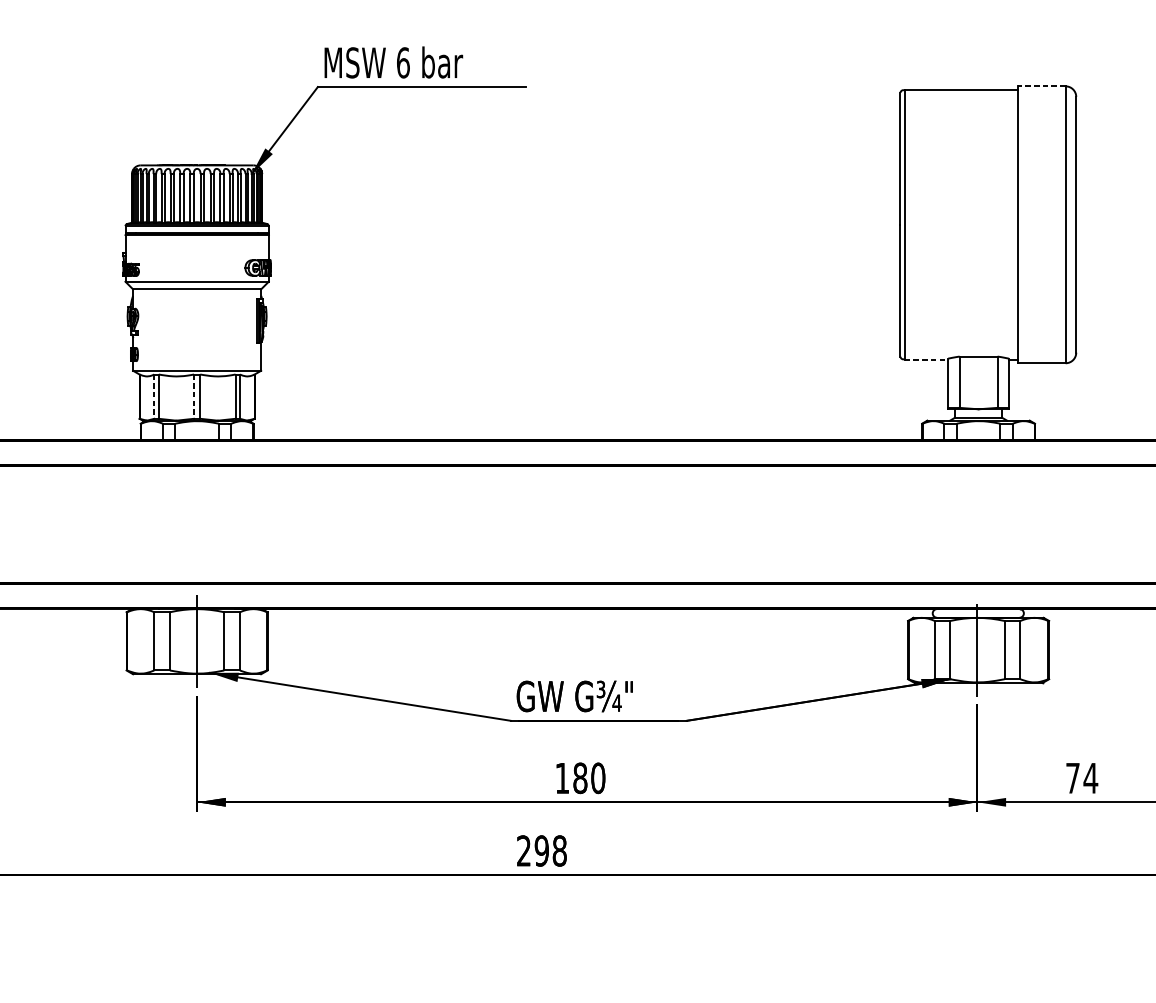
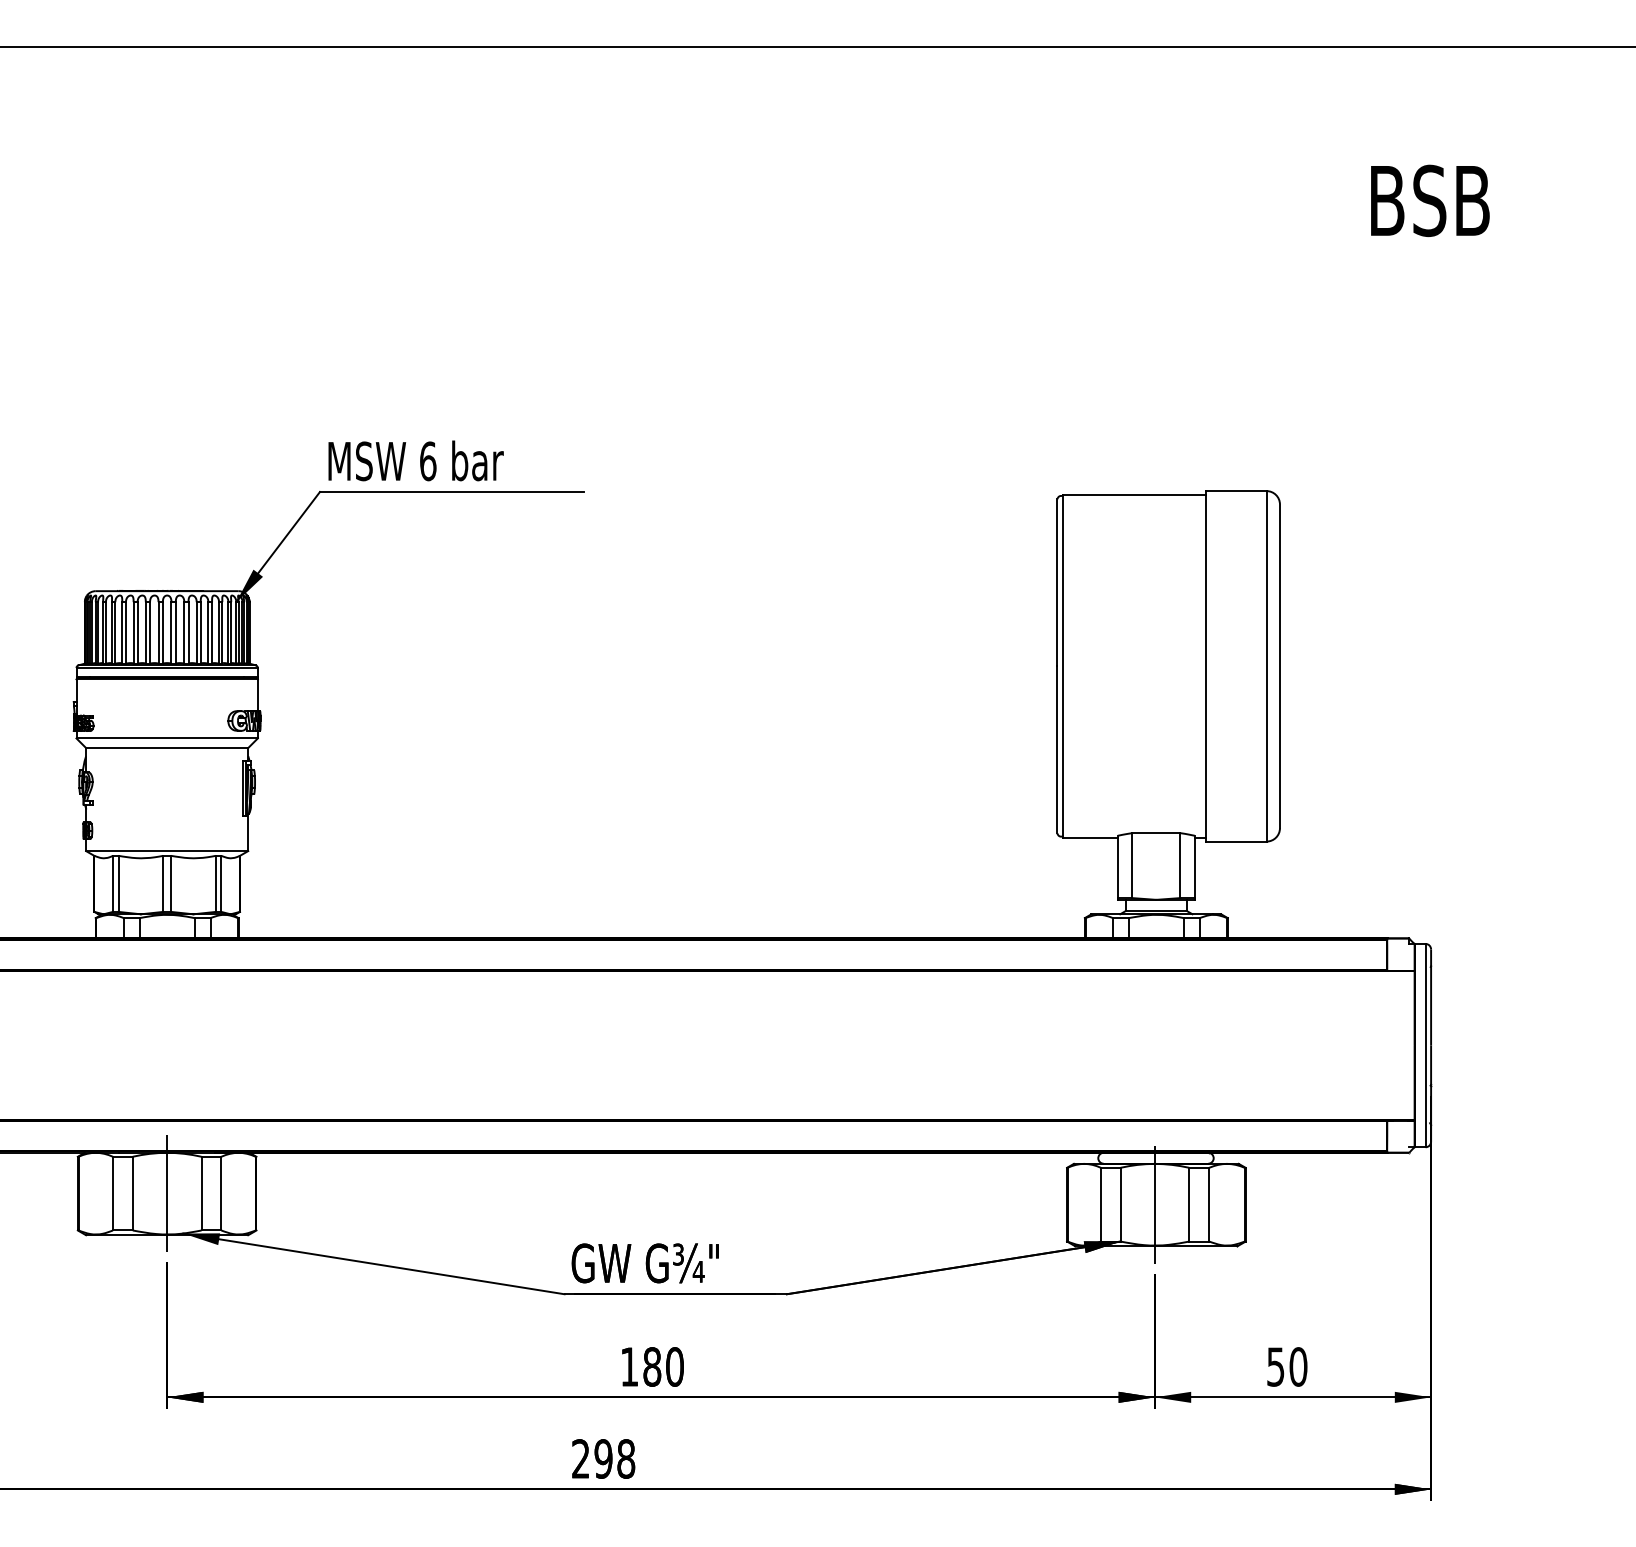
line: (1041, 85) -> (1235, 490), dashed -> solid
line: (926, 360) -> (1090, 837), dashed -> solid
line: (153, 397) -> (112, 884), dashed -> solid
line: (194, 397) -> (163, 884), dashed -> solid
text: (1082, 777) -> (1287, 1366), 74 -> 50

